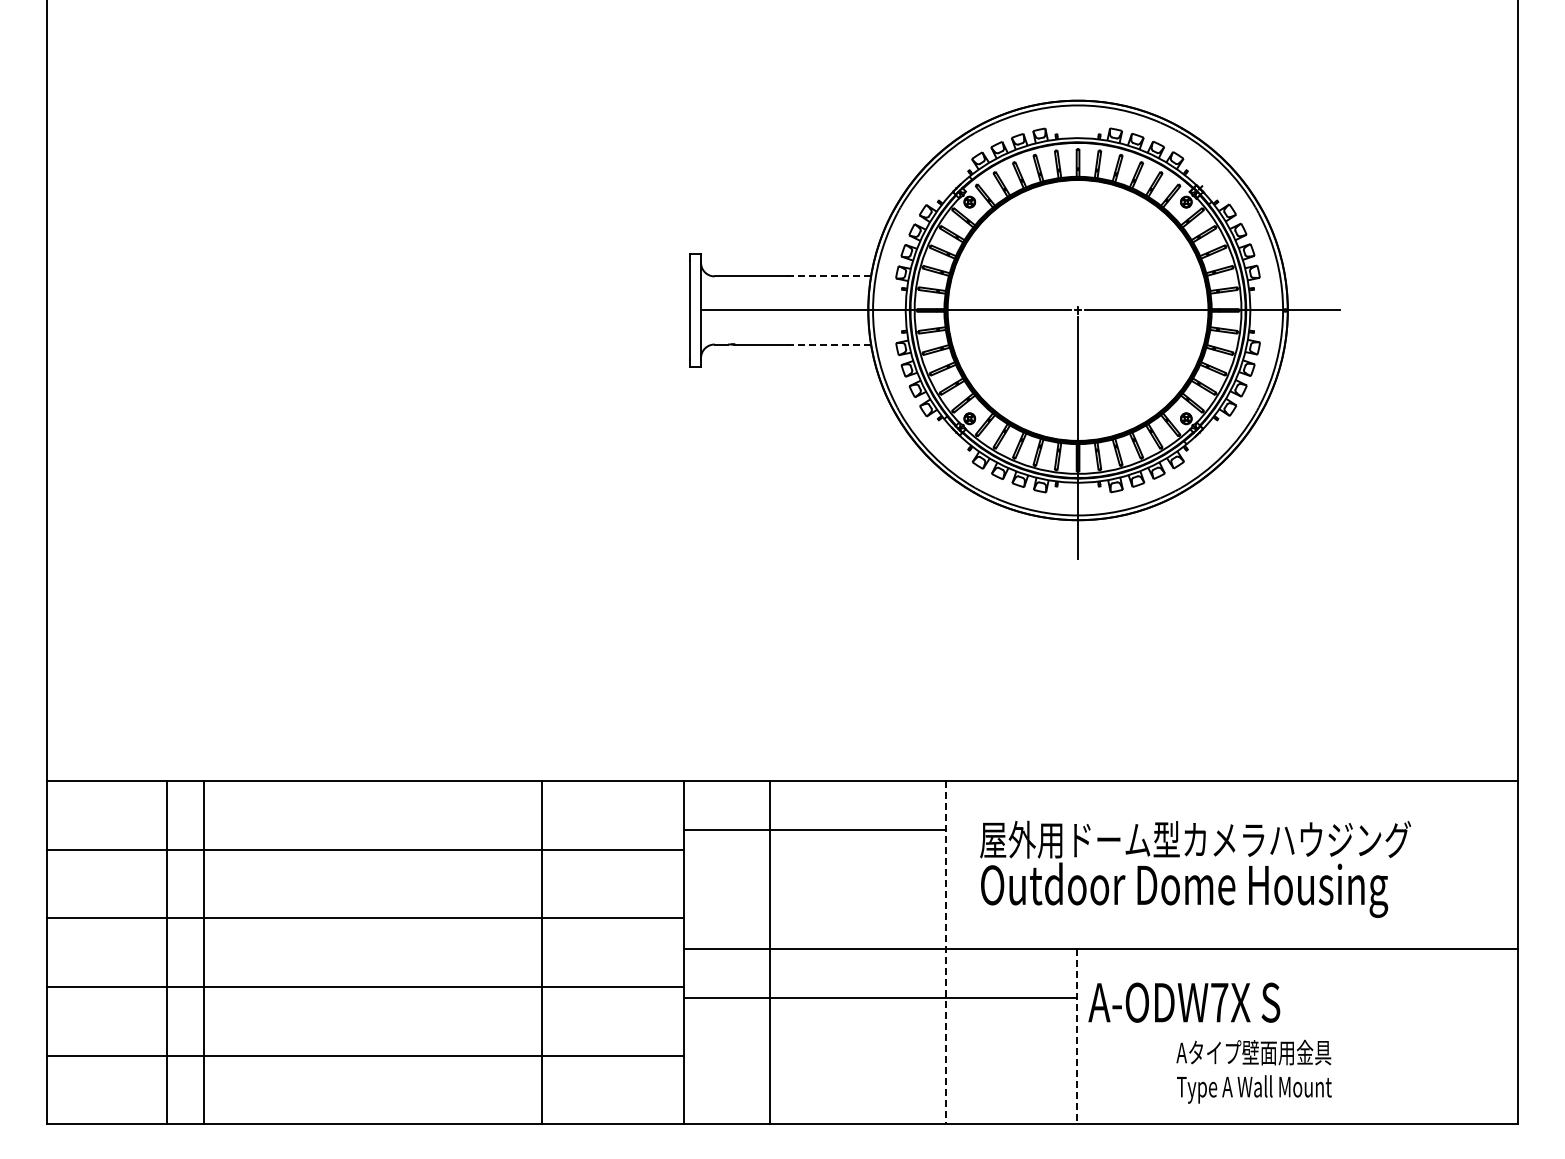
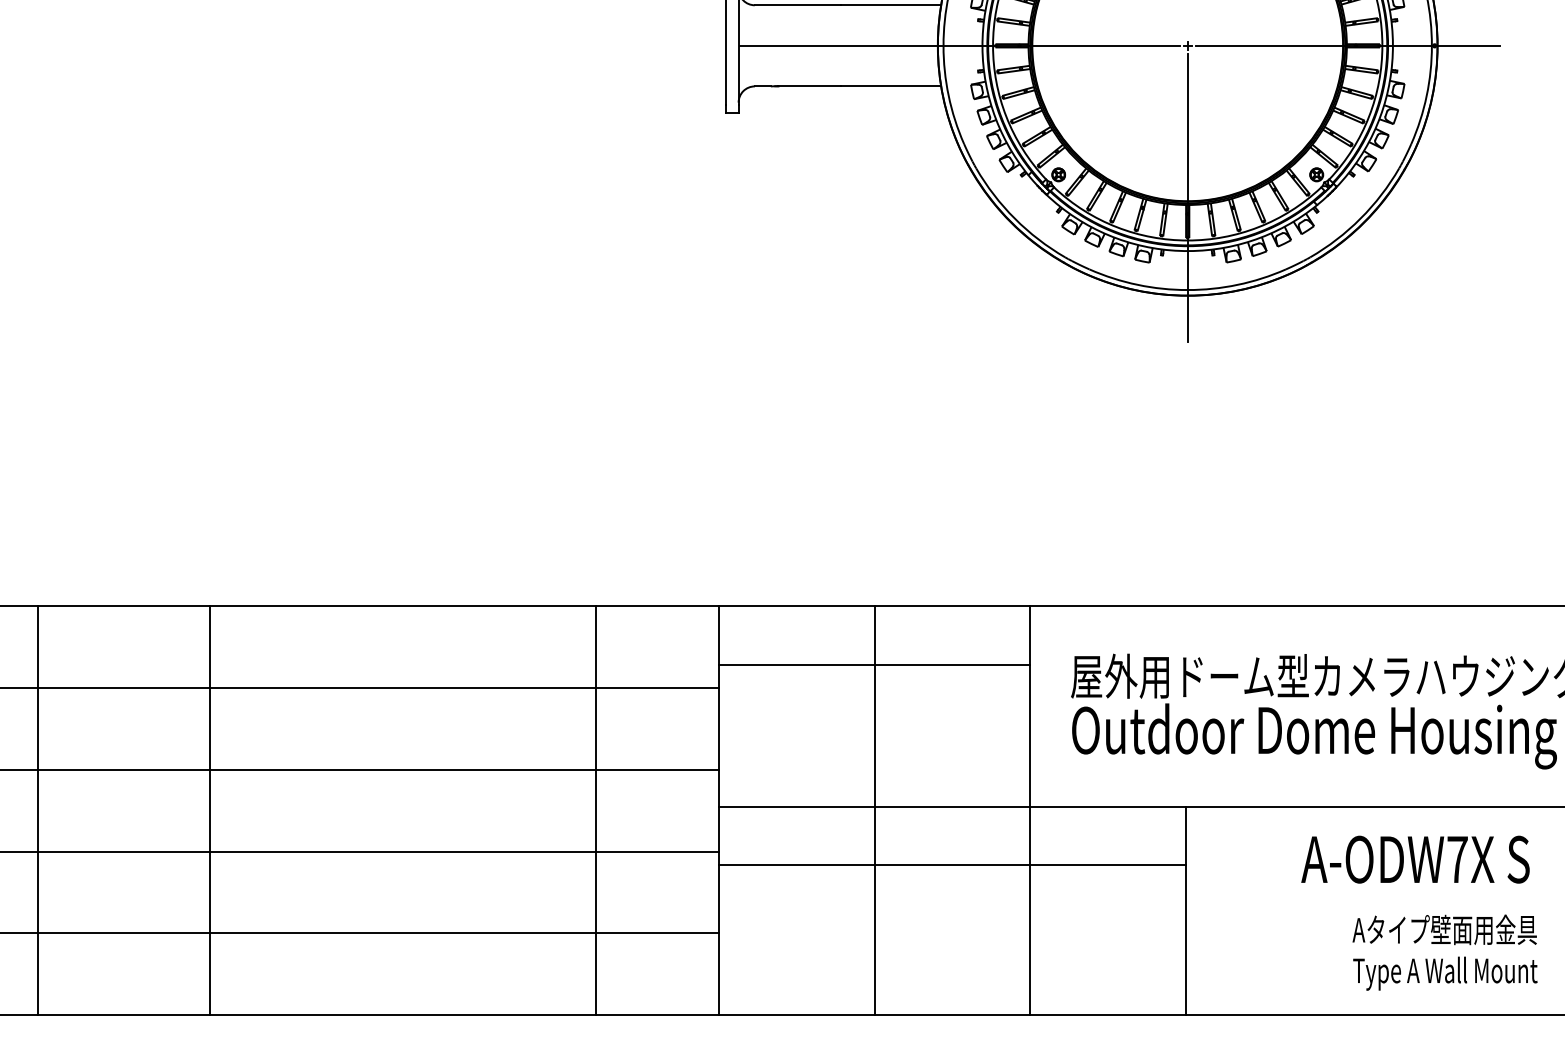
line: (828, 276) -> (890, 5), dashed -> solid
line: (829, 344) -> (891, 86), dashed -> solid
line: (166, 952) -> (37, 810), moved
line: (203, 952) -> (210, 810), moved
line: (541, 952) -> (595, 810), moved
line: (770, 952) -> (874, 810), moved
line: (945, 952) -> (1029, 810), dashed -> solid
text: (1184, 1002) -> (1415, 859), moved
line: (1076, 1037) -> (1185, 911), dashed -> solid
text: (1253, 1071) -> (1444, 952), moved

